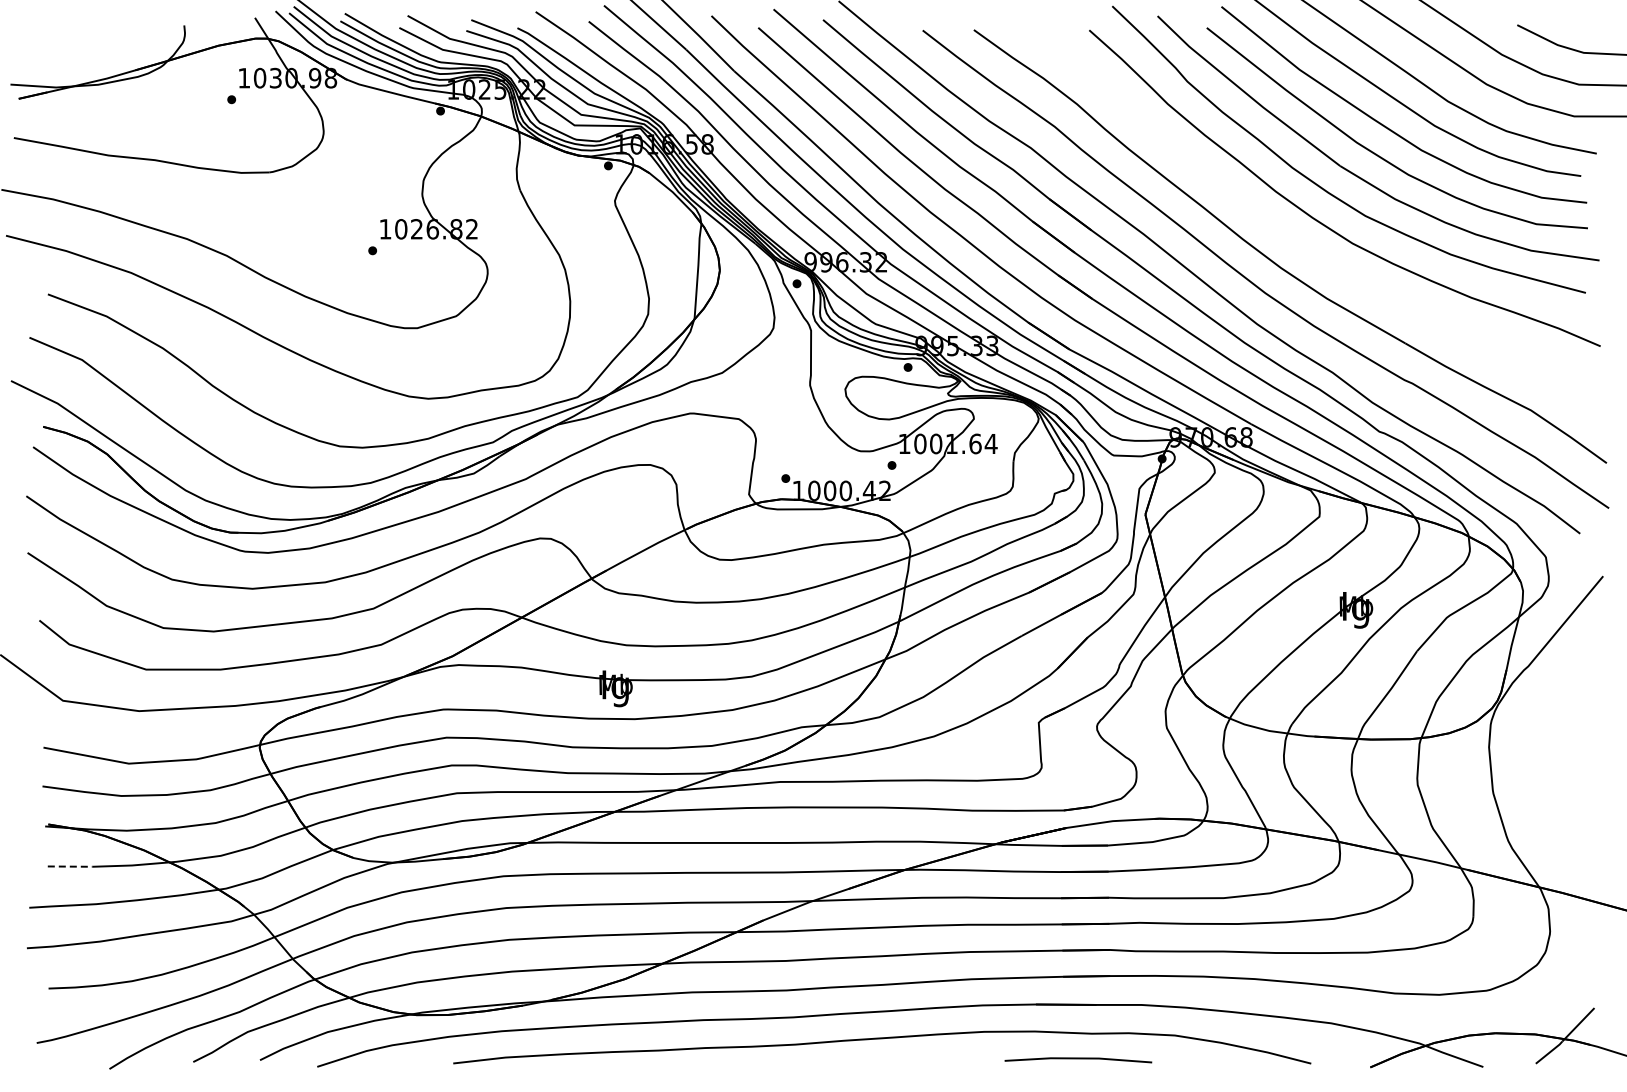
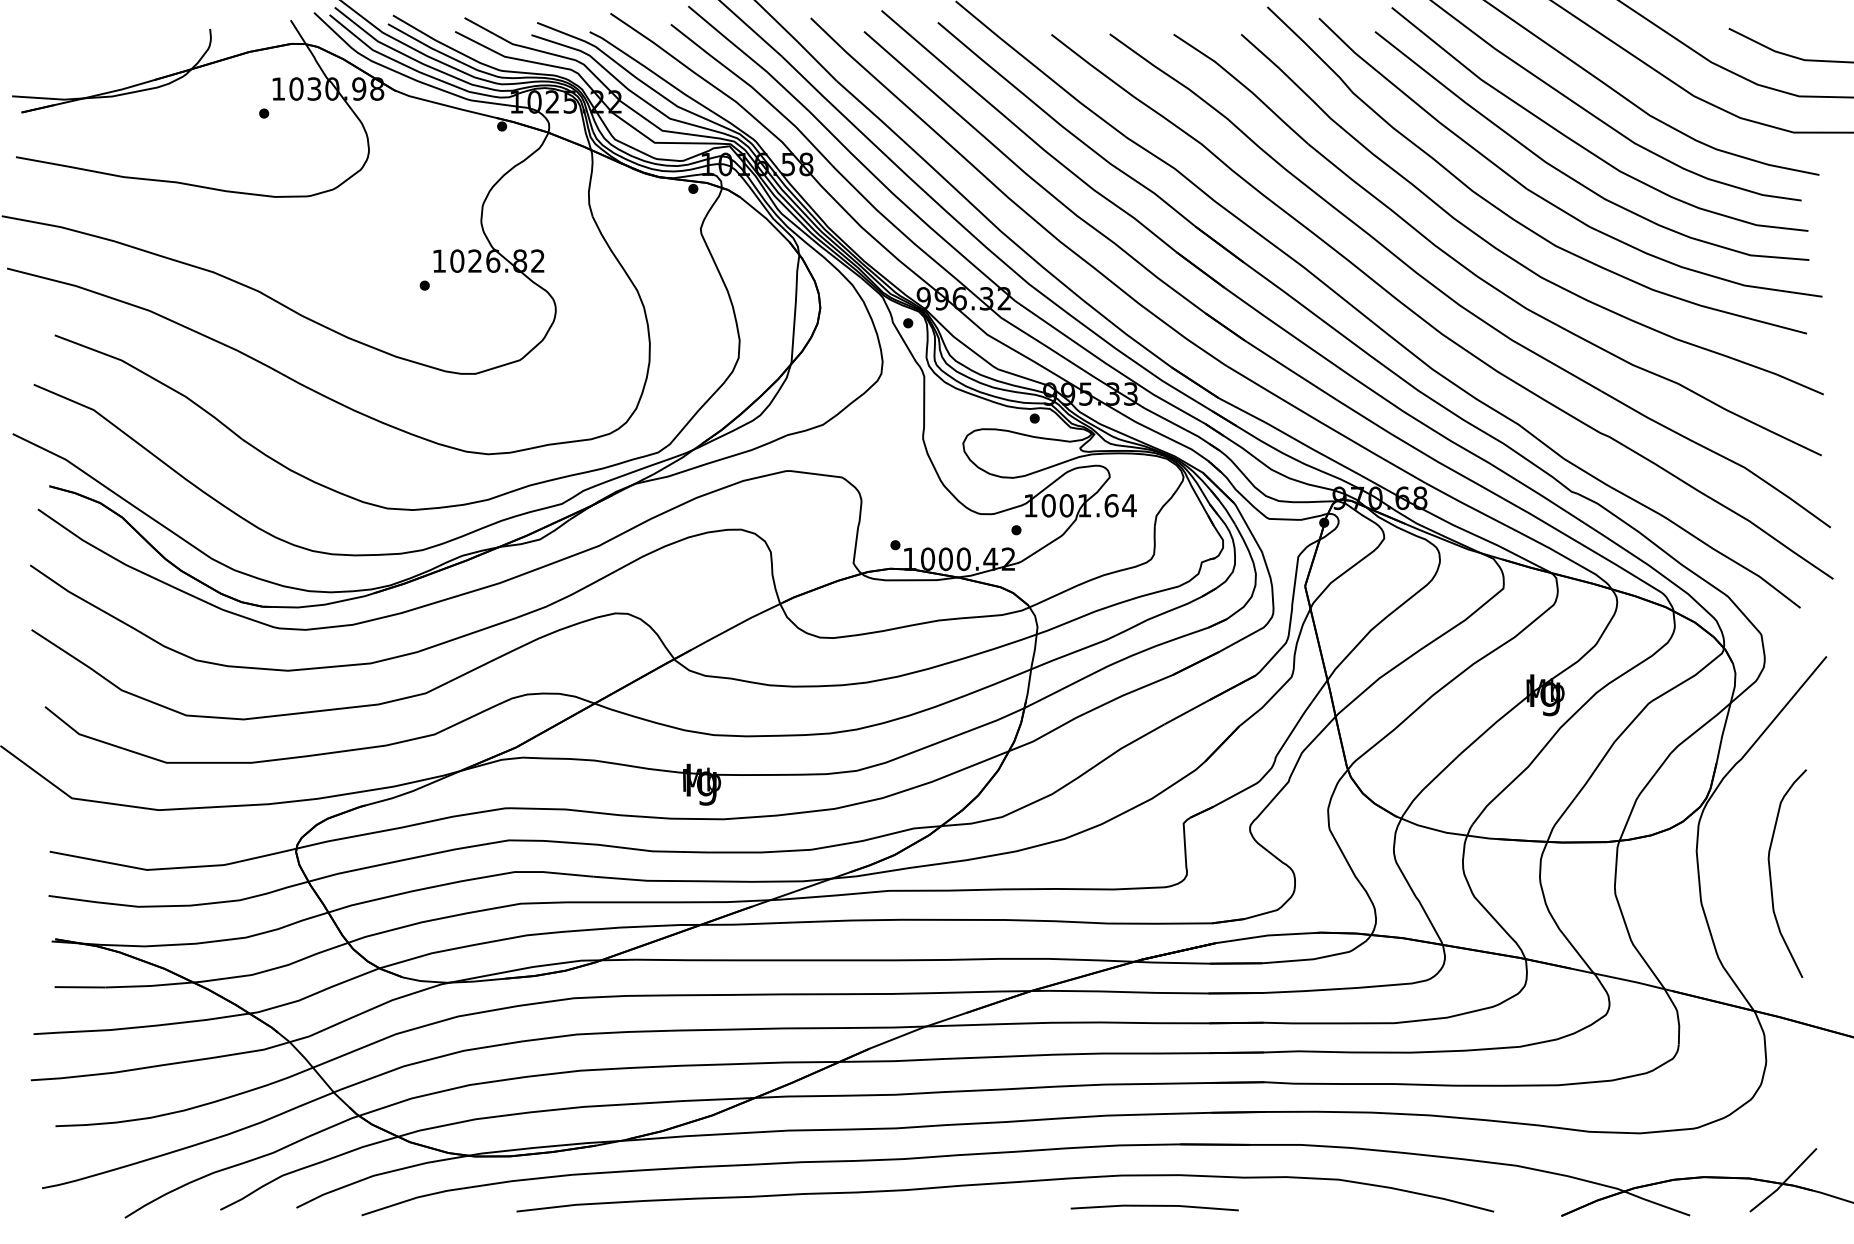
part: (1295, 240) -> (1476, 273), added
curve: (1554, 766) -> (1771, 873), added
line: (70, 866) -> (80, 987), dashed -> solid
line: (1078, 1059) -> (1154, 1207), moved

